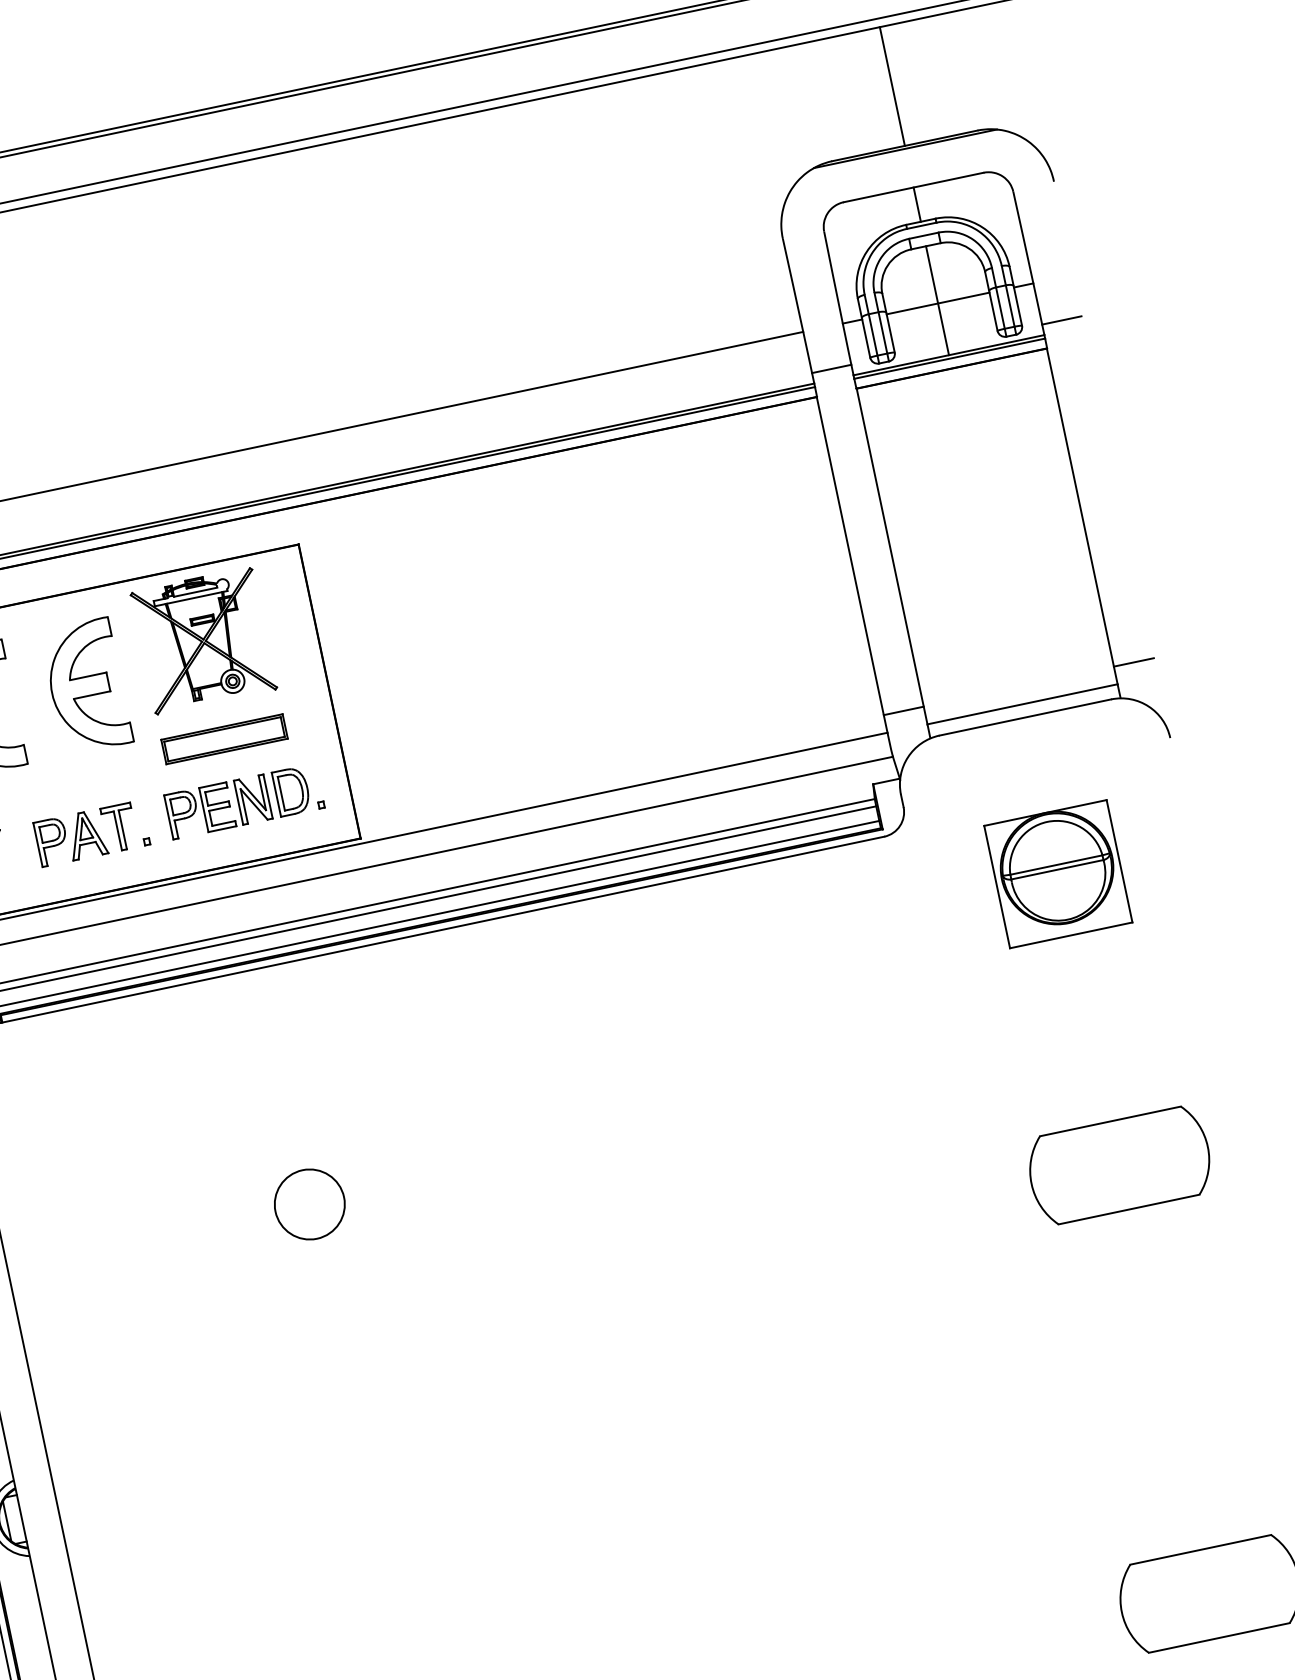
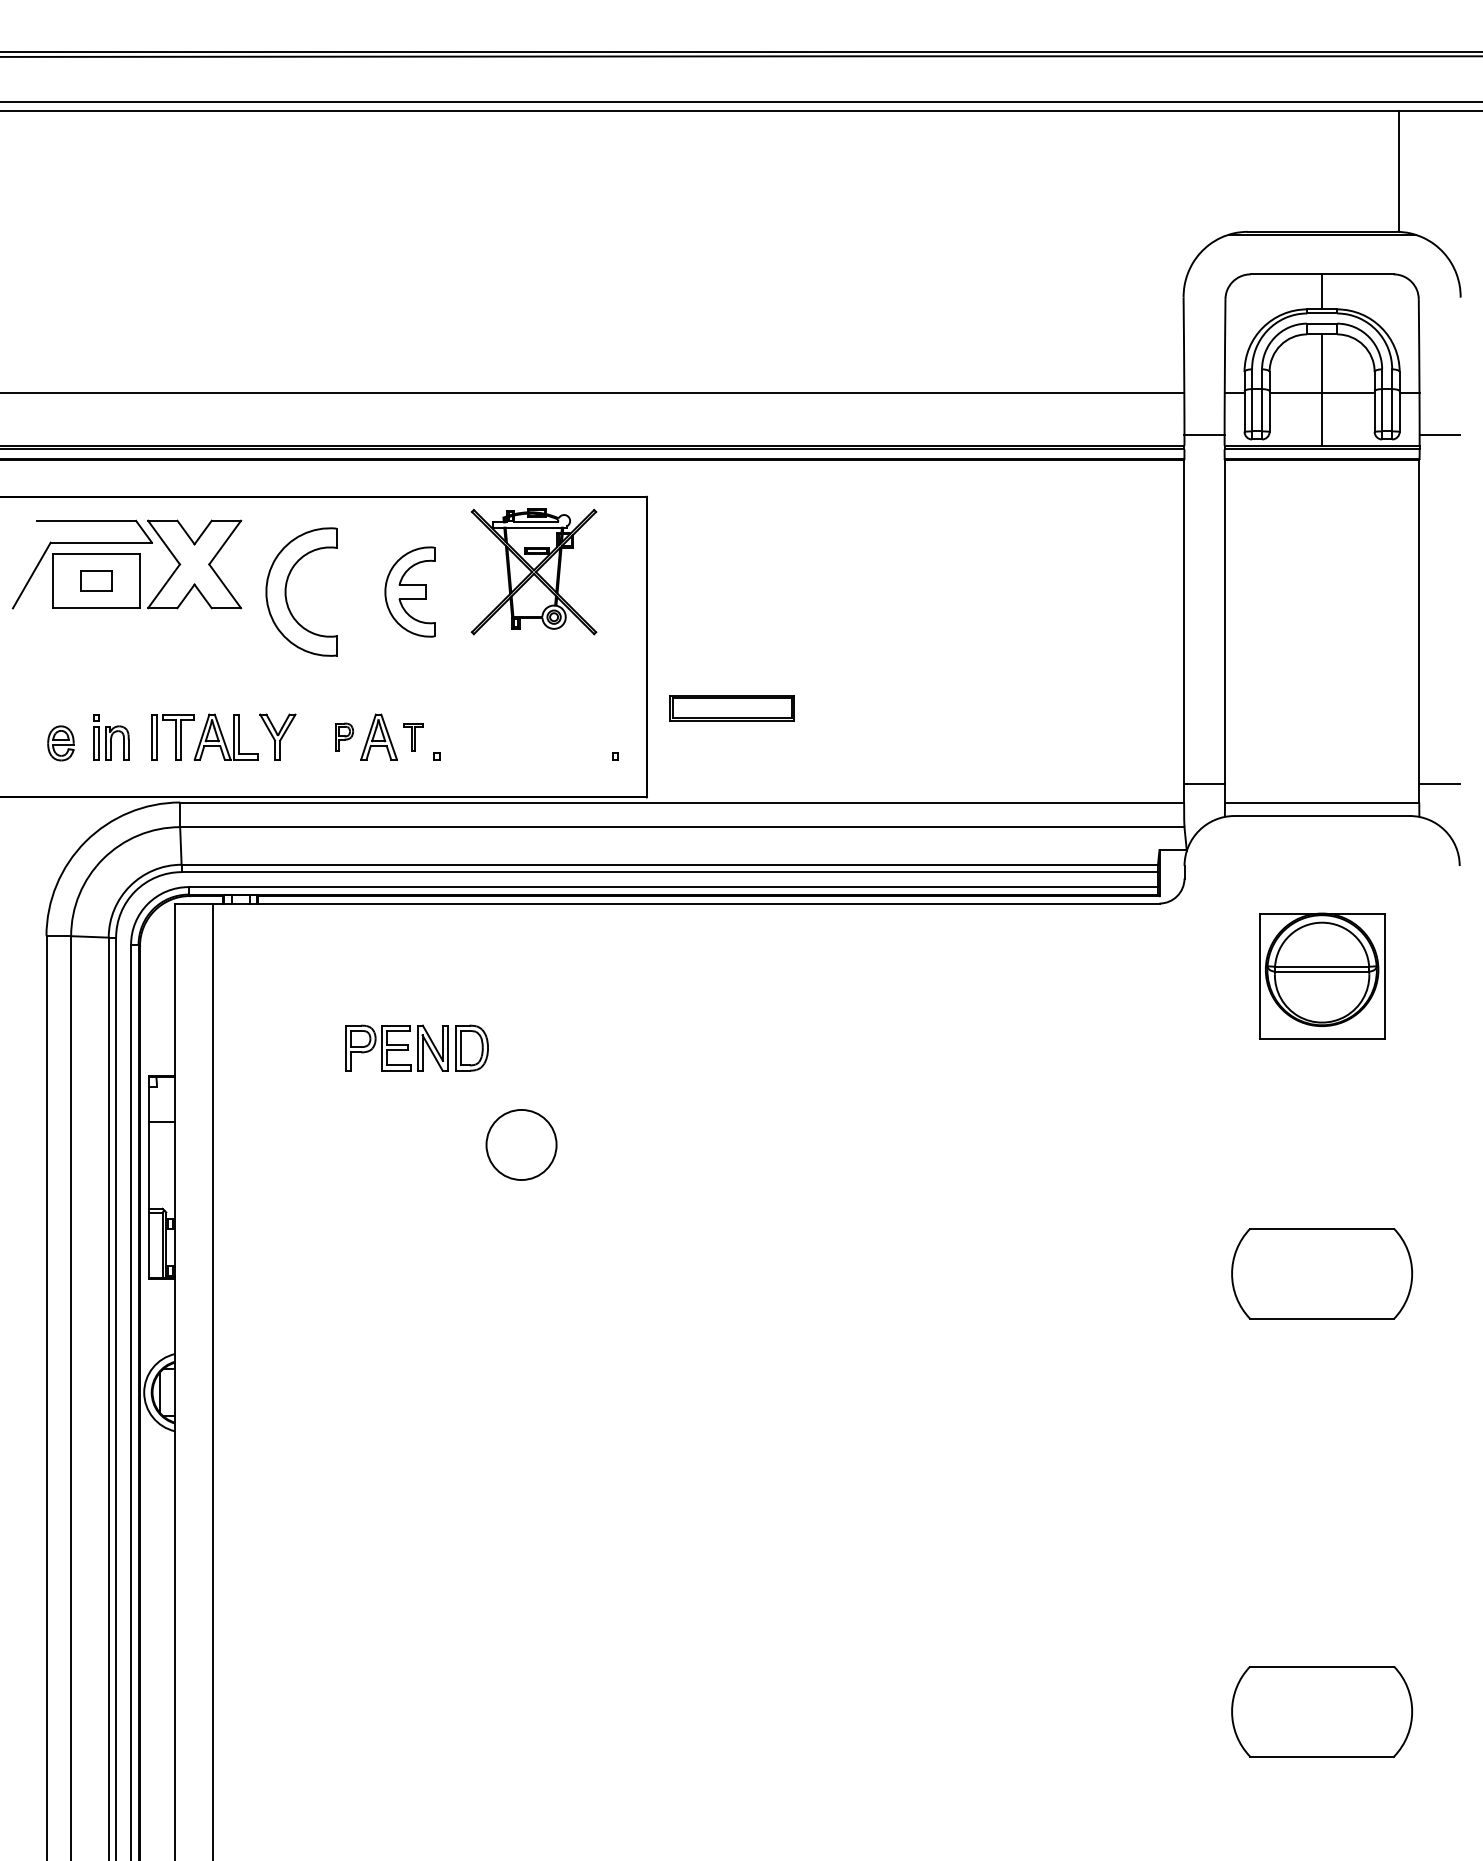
line: (892, 85) -> (1399, 170), moved
part: (86, 686) -> (409, 591), size x0.7
part: (224, 739) -> (731, 708), moved
part: (237, 802) -> (416, 1047), moved
part: (120, 828) -> (413, 737), size x0.6
part: (52, 841) -> (344, 736), size x0.6

